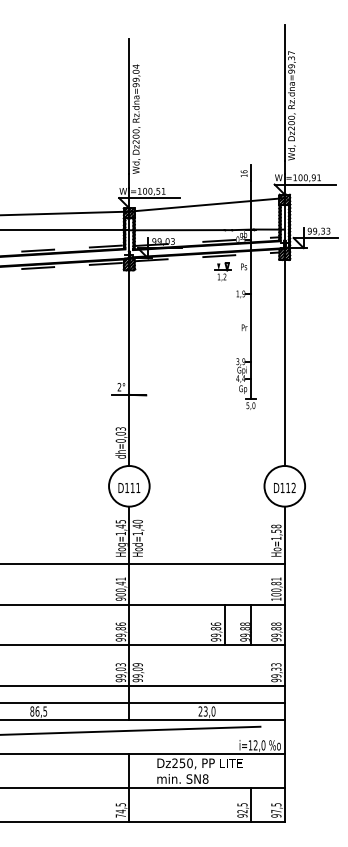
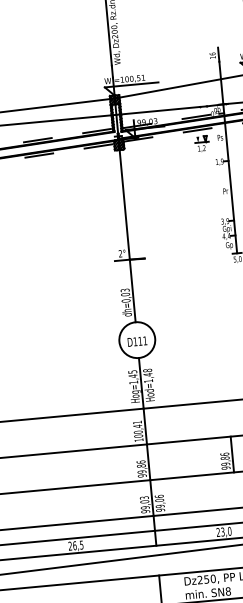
text: (137, 521) -> (147, 370), Hod=1,40 -> Hod=1,48
text: (120, 598) -> (138, 439), 900,41 -> 100,41
text: (137, 664) -> (159, 496), 99,09 -> 99,06
text: (32, 711) -> (70, 546), 86,5 -> 26,5

